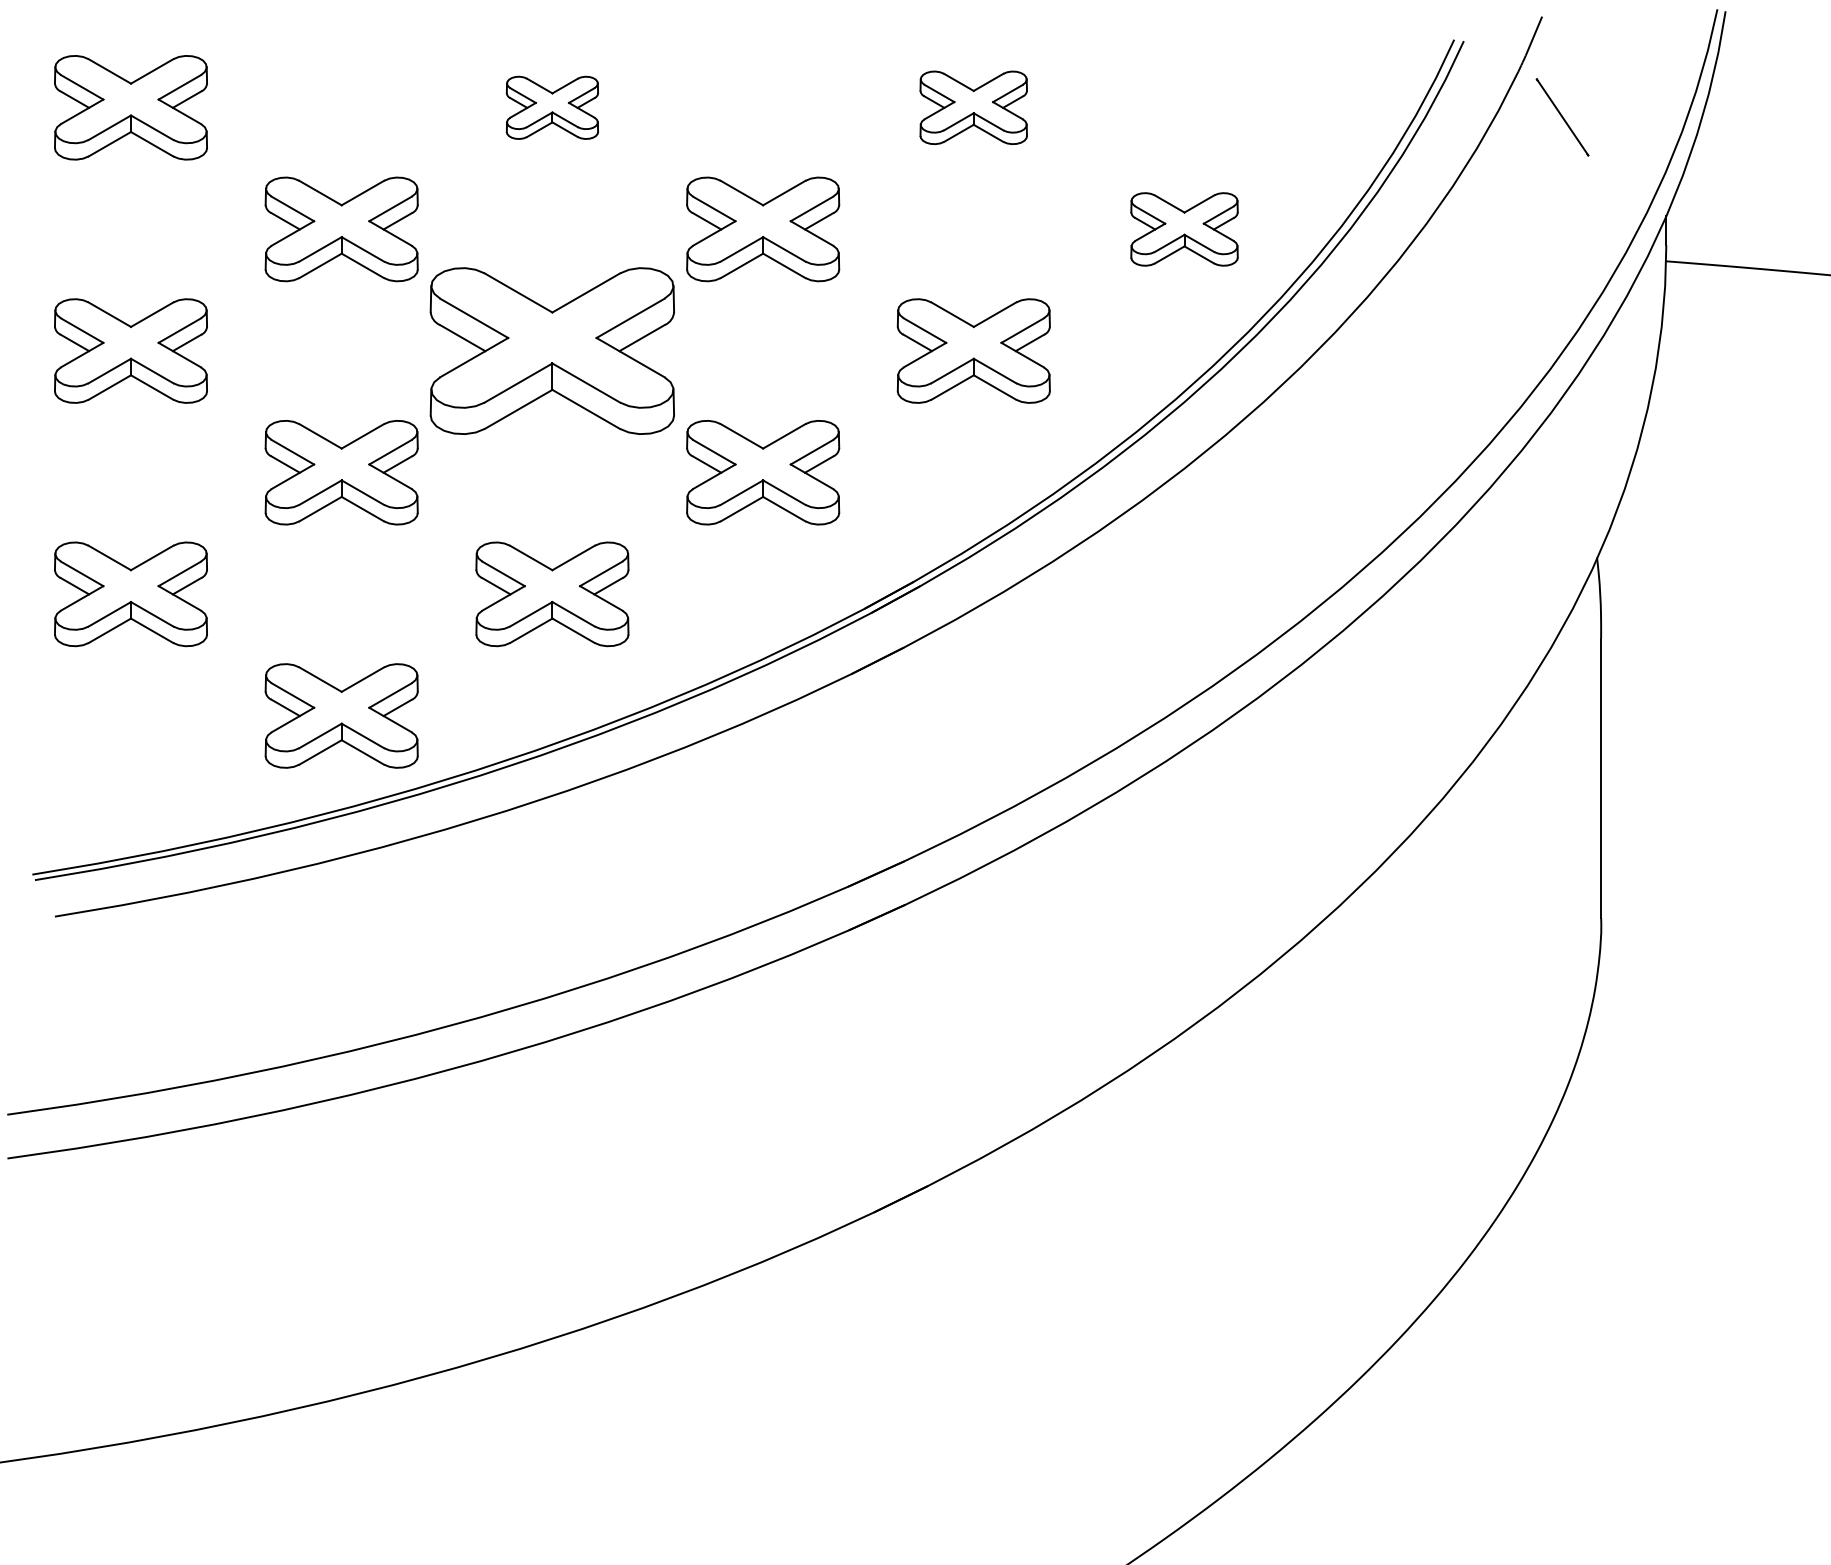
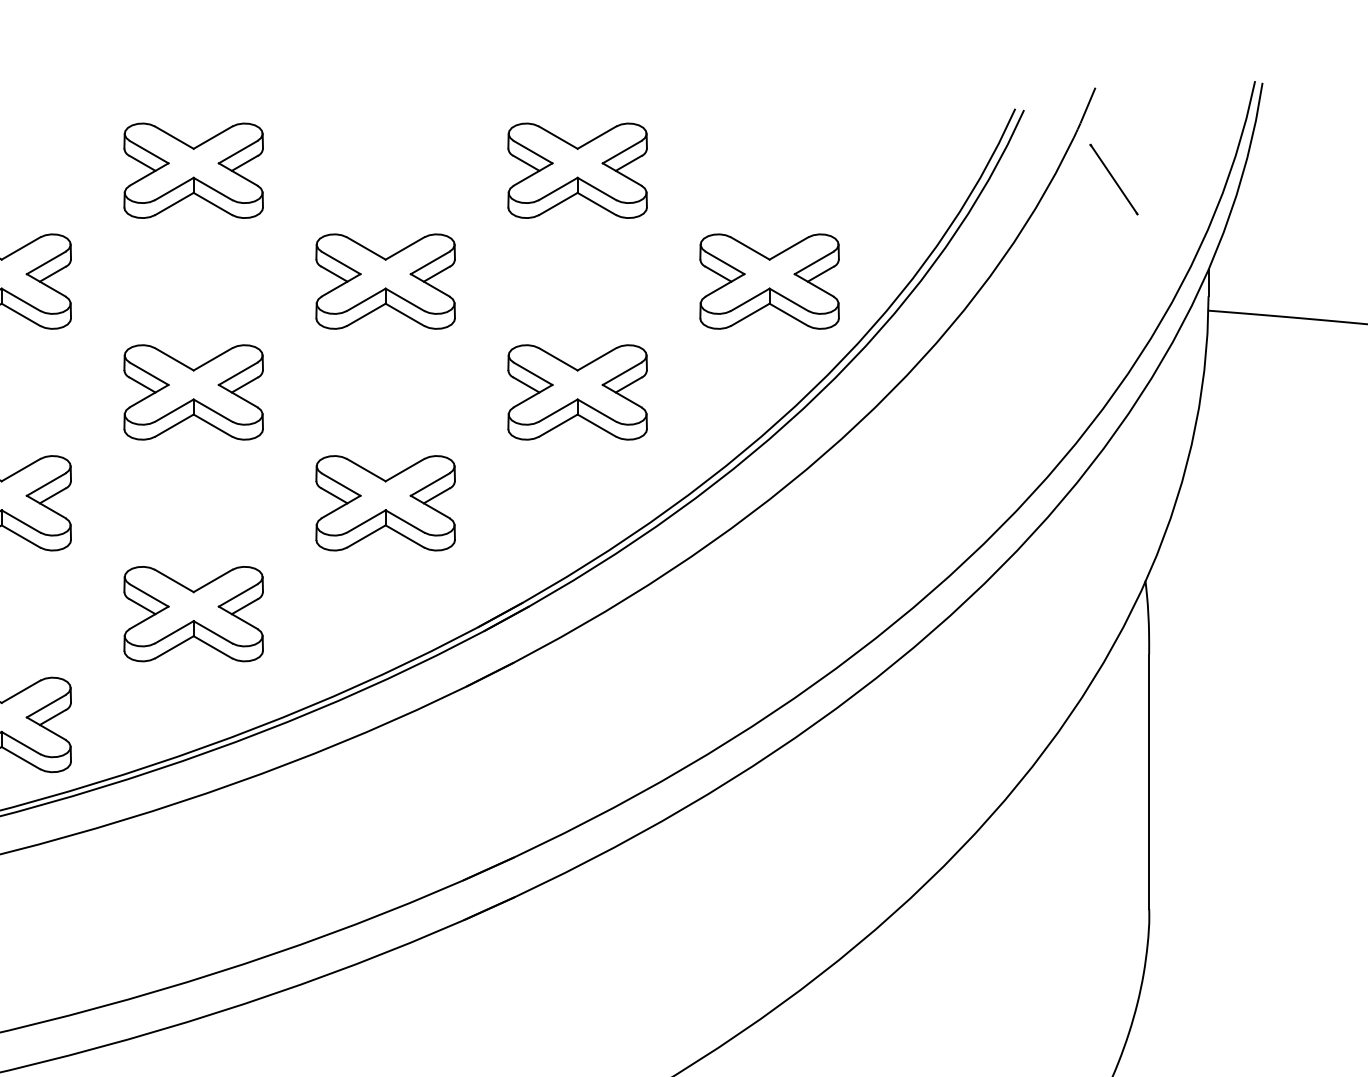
part: (552, 107) -> (193, 170), size x1.67
part: (973, 107) -> (577, 170), size x1.43
part: (1184, 229) -> (769, 281), size x1.43
part: (552, 350) -> (193, 391), size x0.62

